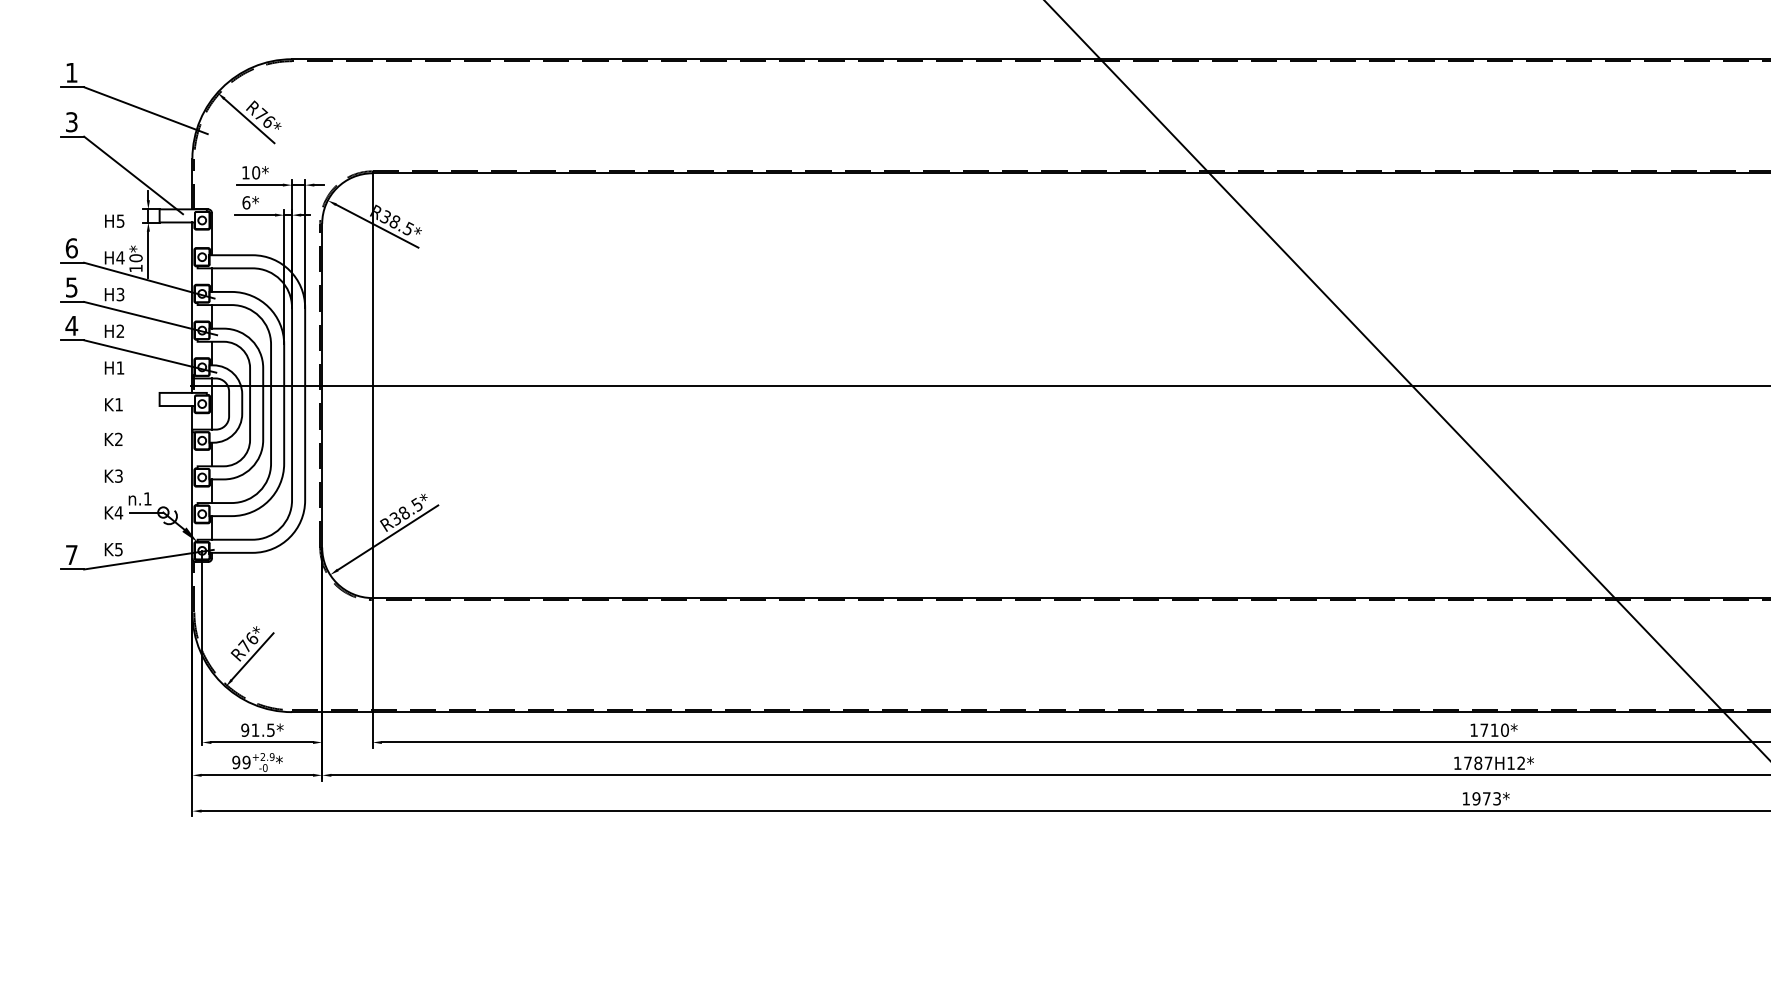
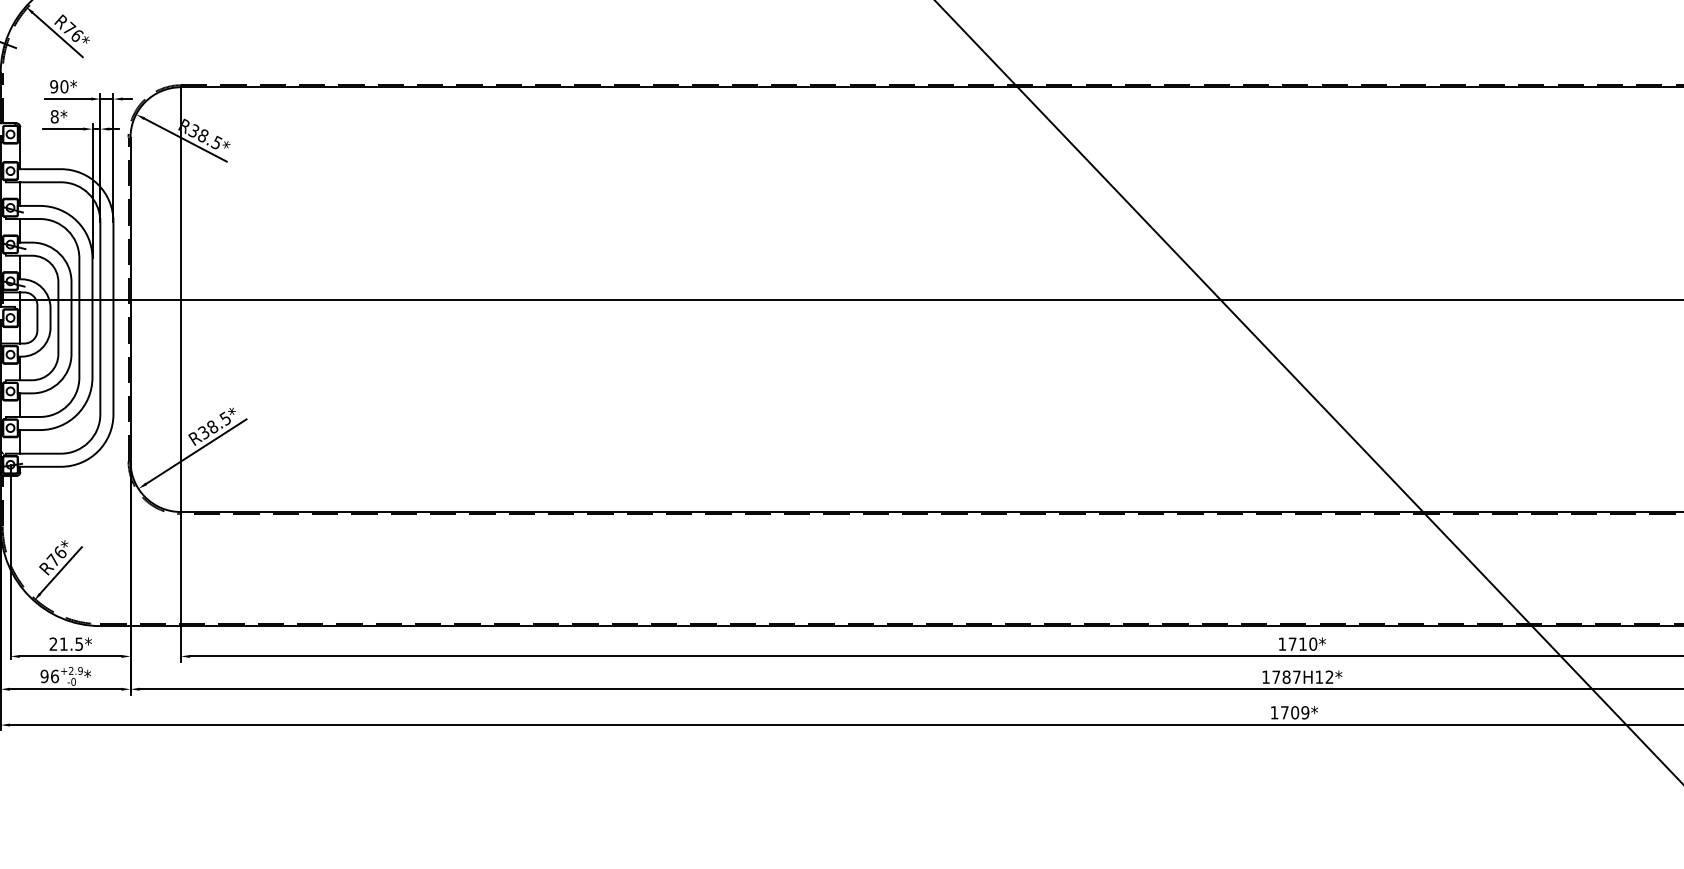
text: (245, 172) -> (53, 86), 10* -> 90*
text: (246, 202) -> (54, 116), 6* -> 8*
text: (245, 729) -> (53, 643), 91.5* -> 21.5*
text: (246, 762) -> (54, 676), 99 -> 96
text: (1486, 798) -> (1294, 712), 1973* -> 1709*

